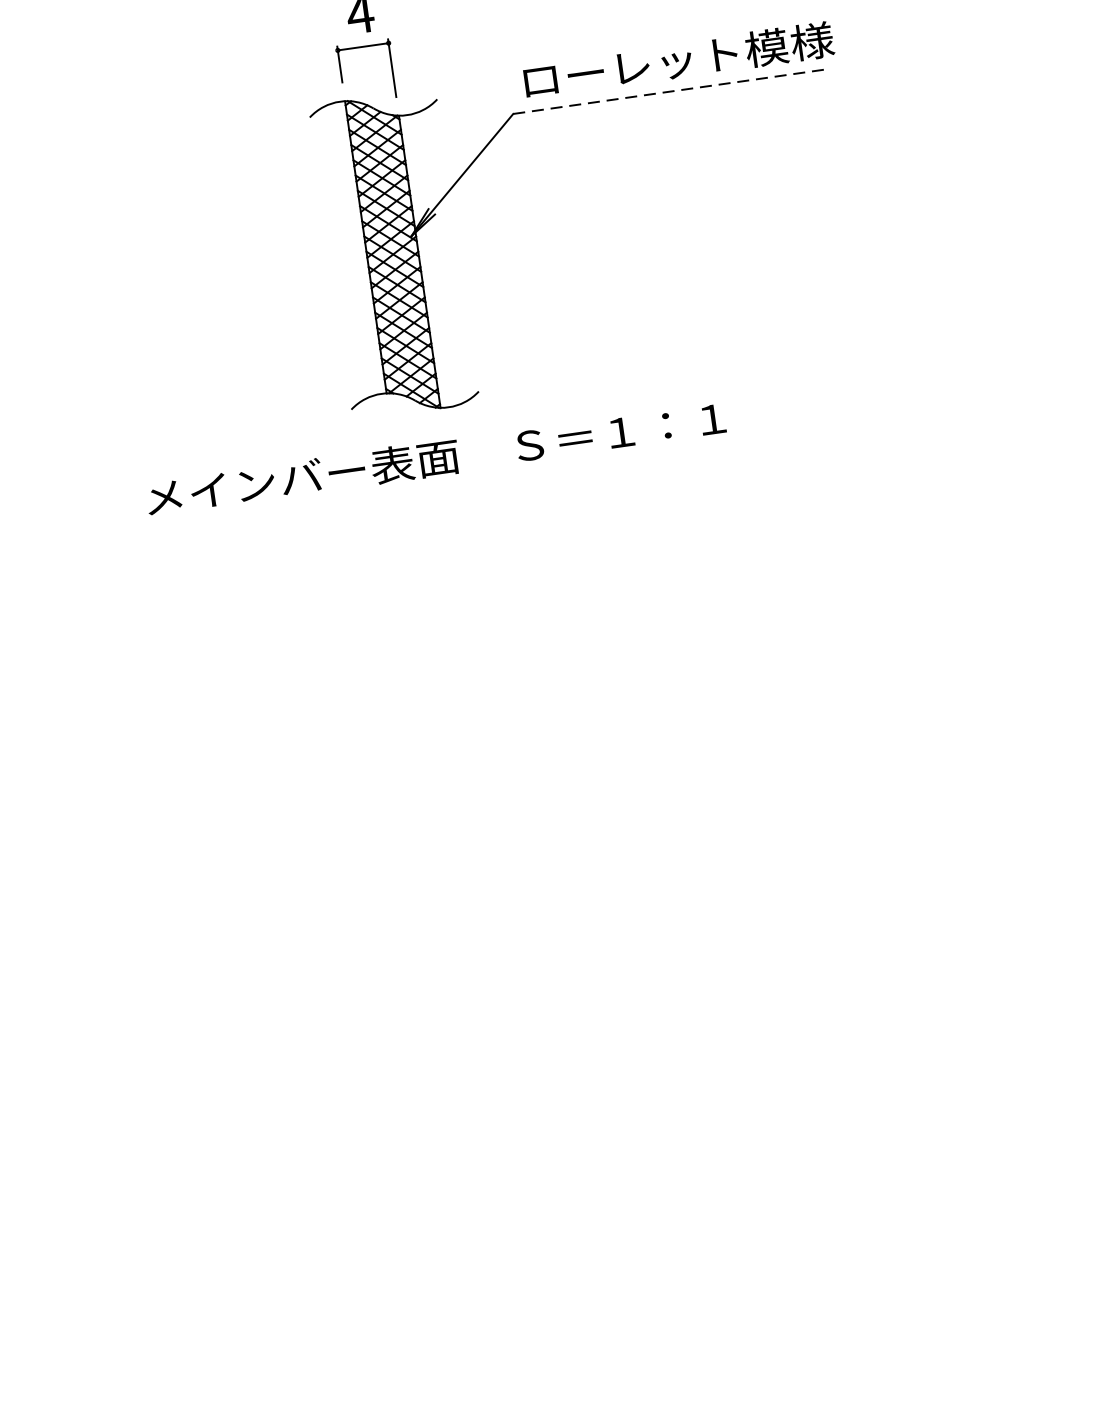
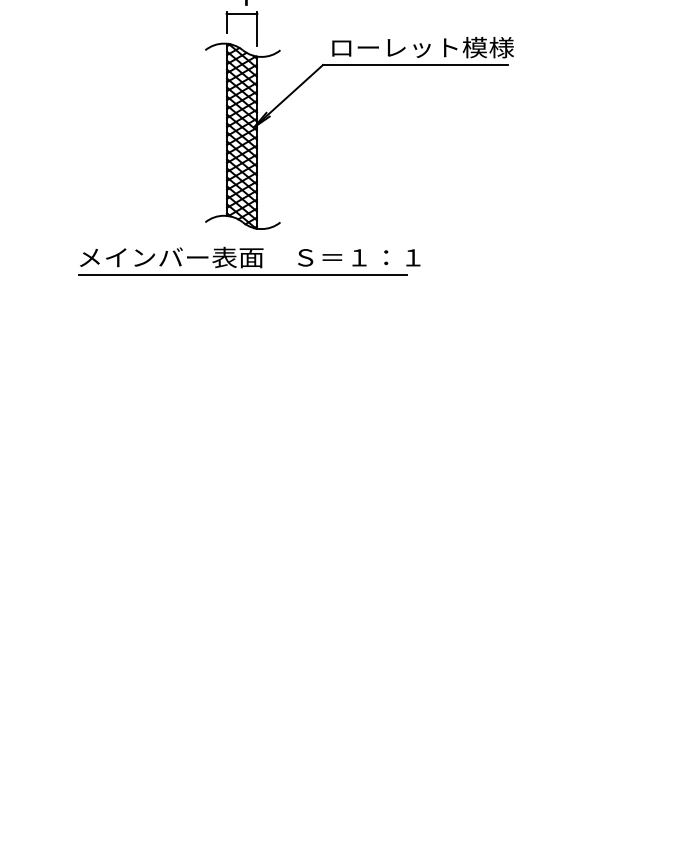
line: (671, 90) -> (416, 64), dashed -> solid
line: (428, 488) -> (243, 274), added

